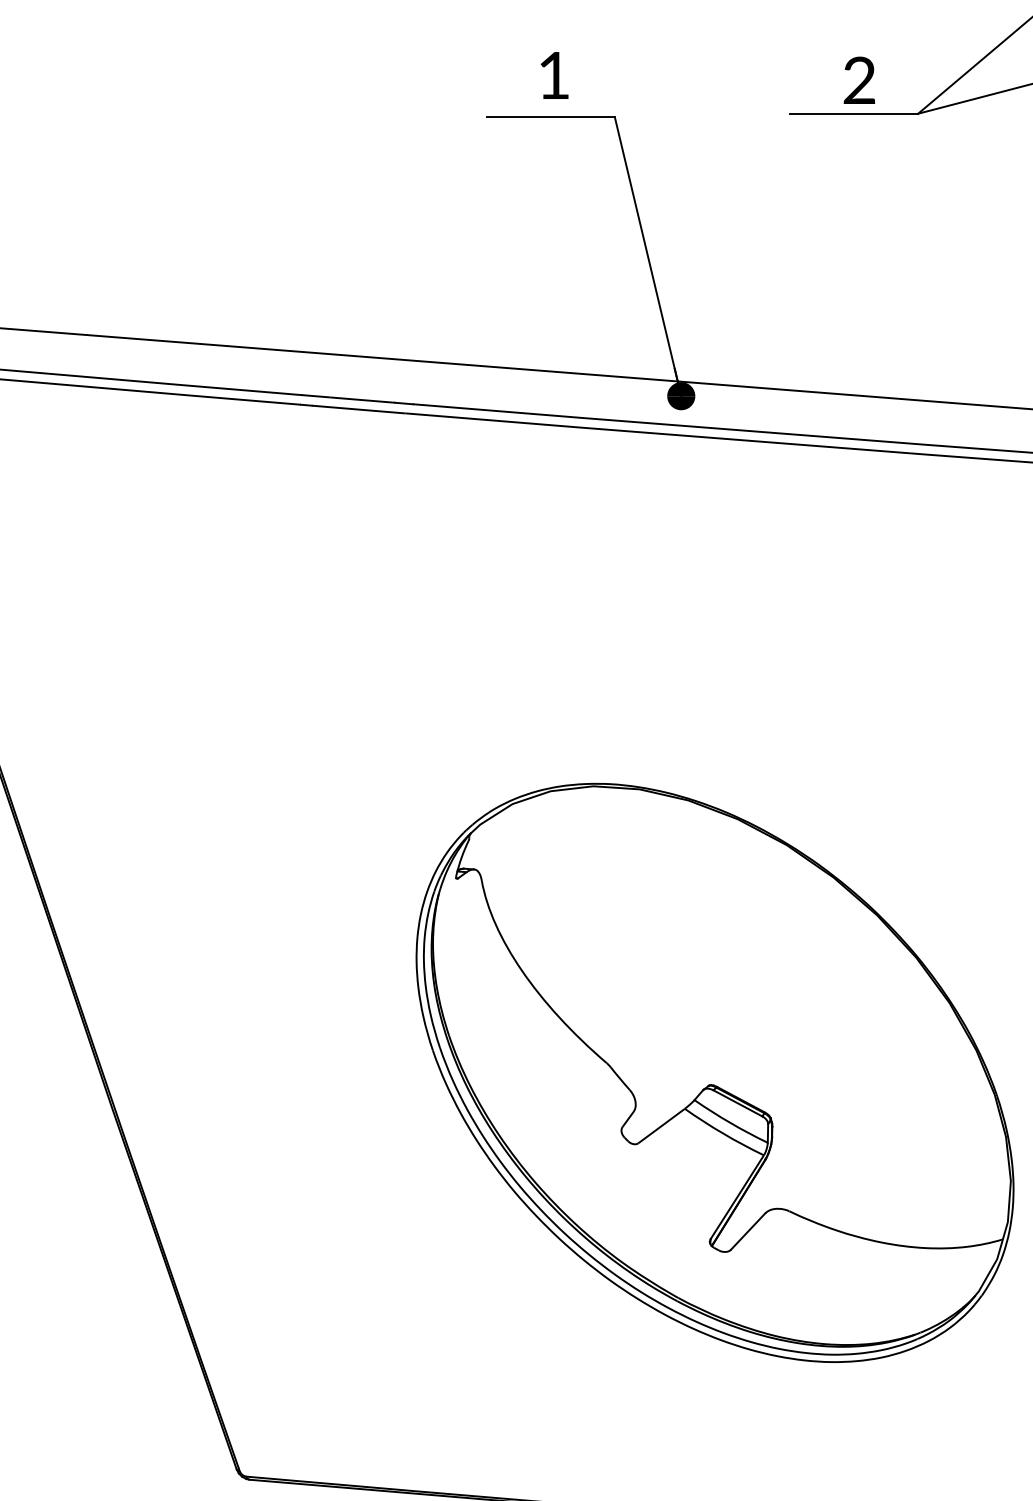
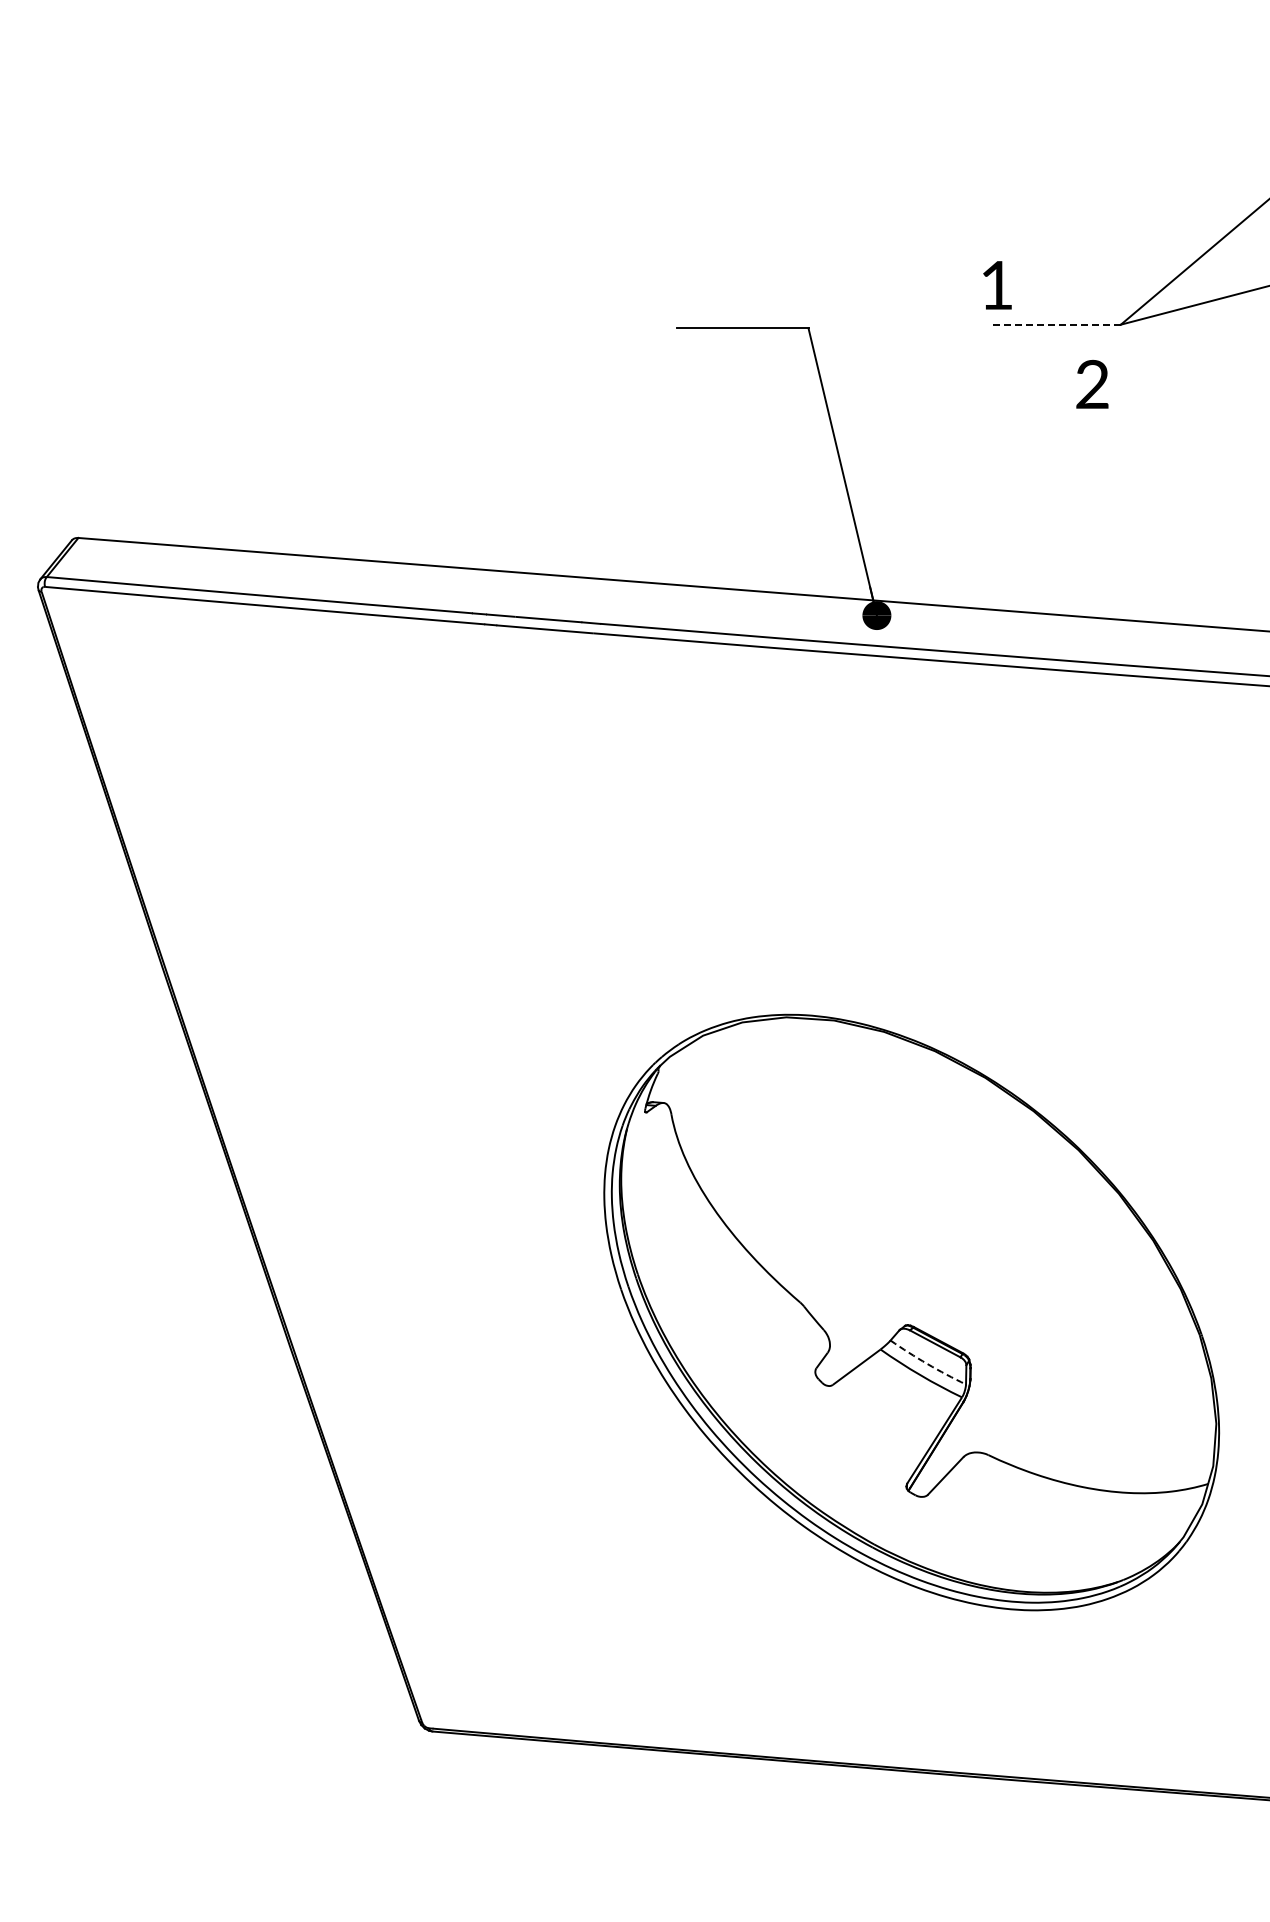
text: (554, 75) -> (997, 285), moved
text: (859, 79) -> (1092, 383), moved
line: (854, 113) -> (1055, 324), solid -> dashed
arc: (730, 1122) -> (927, 1363), solid -> dashed

